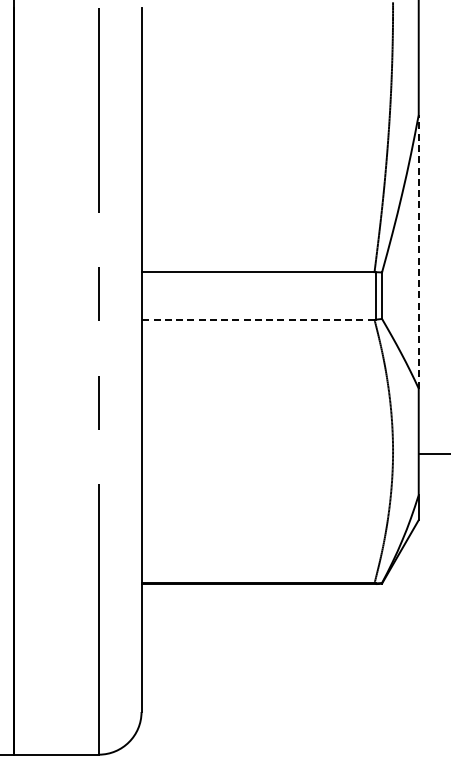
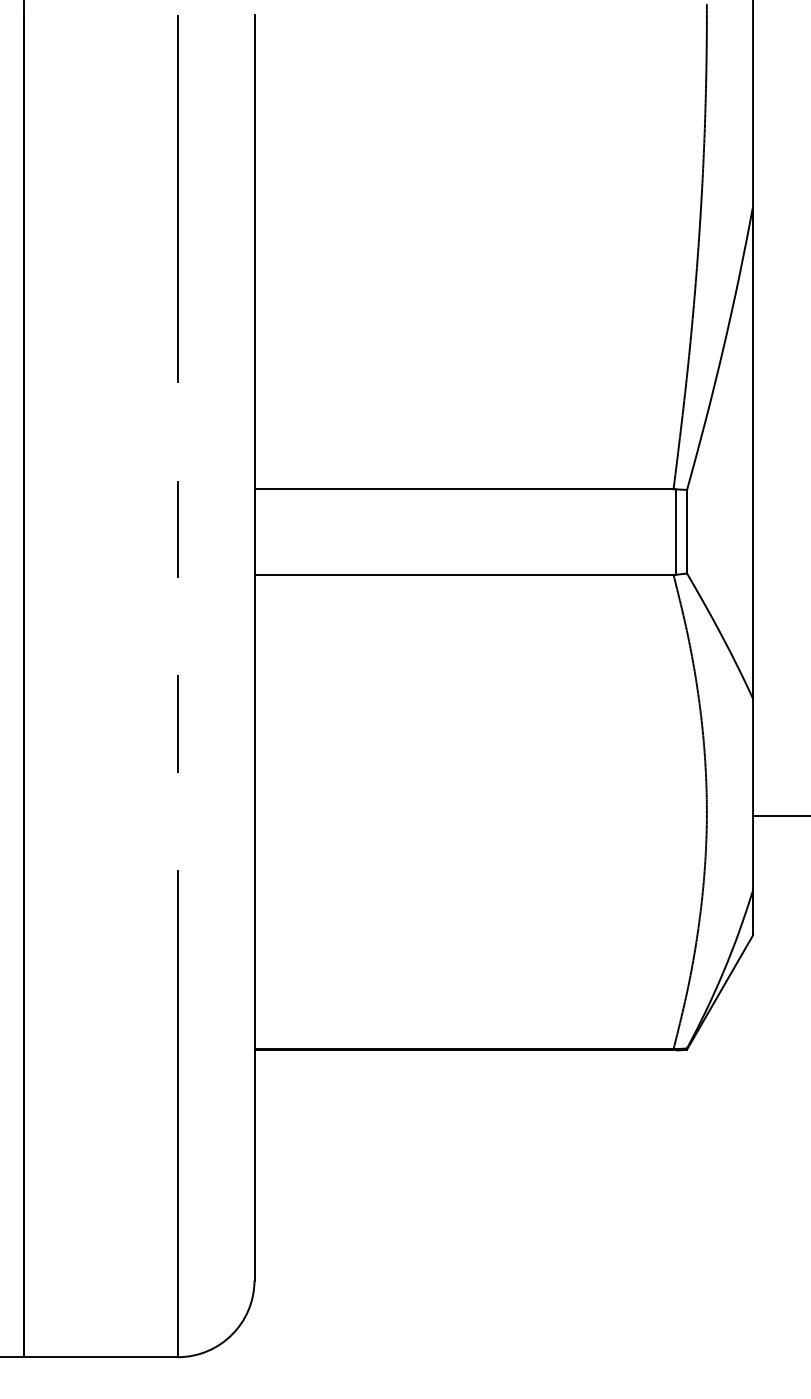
line: (418, 251) -> (752, 452), dashed -> solid
line: (257, 319) -> (463, 574), dashed -> solid

